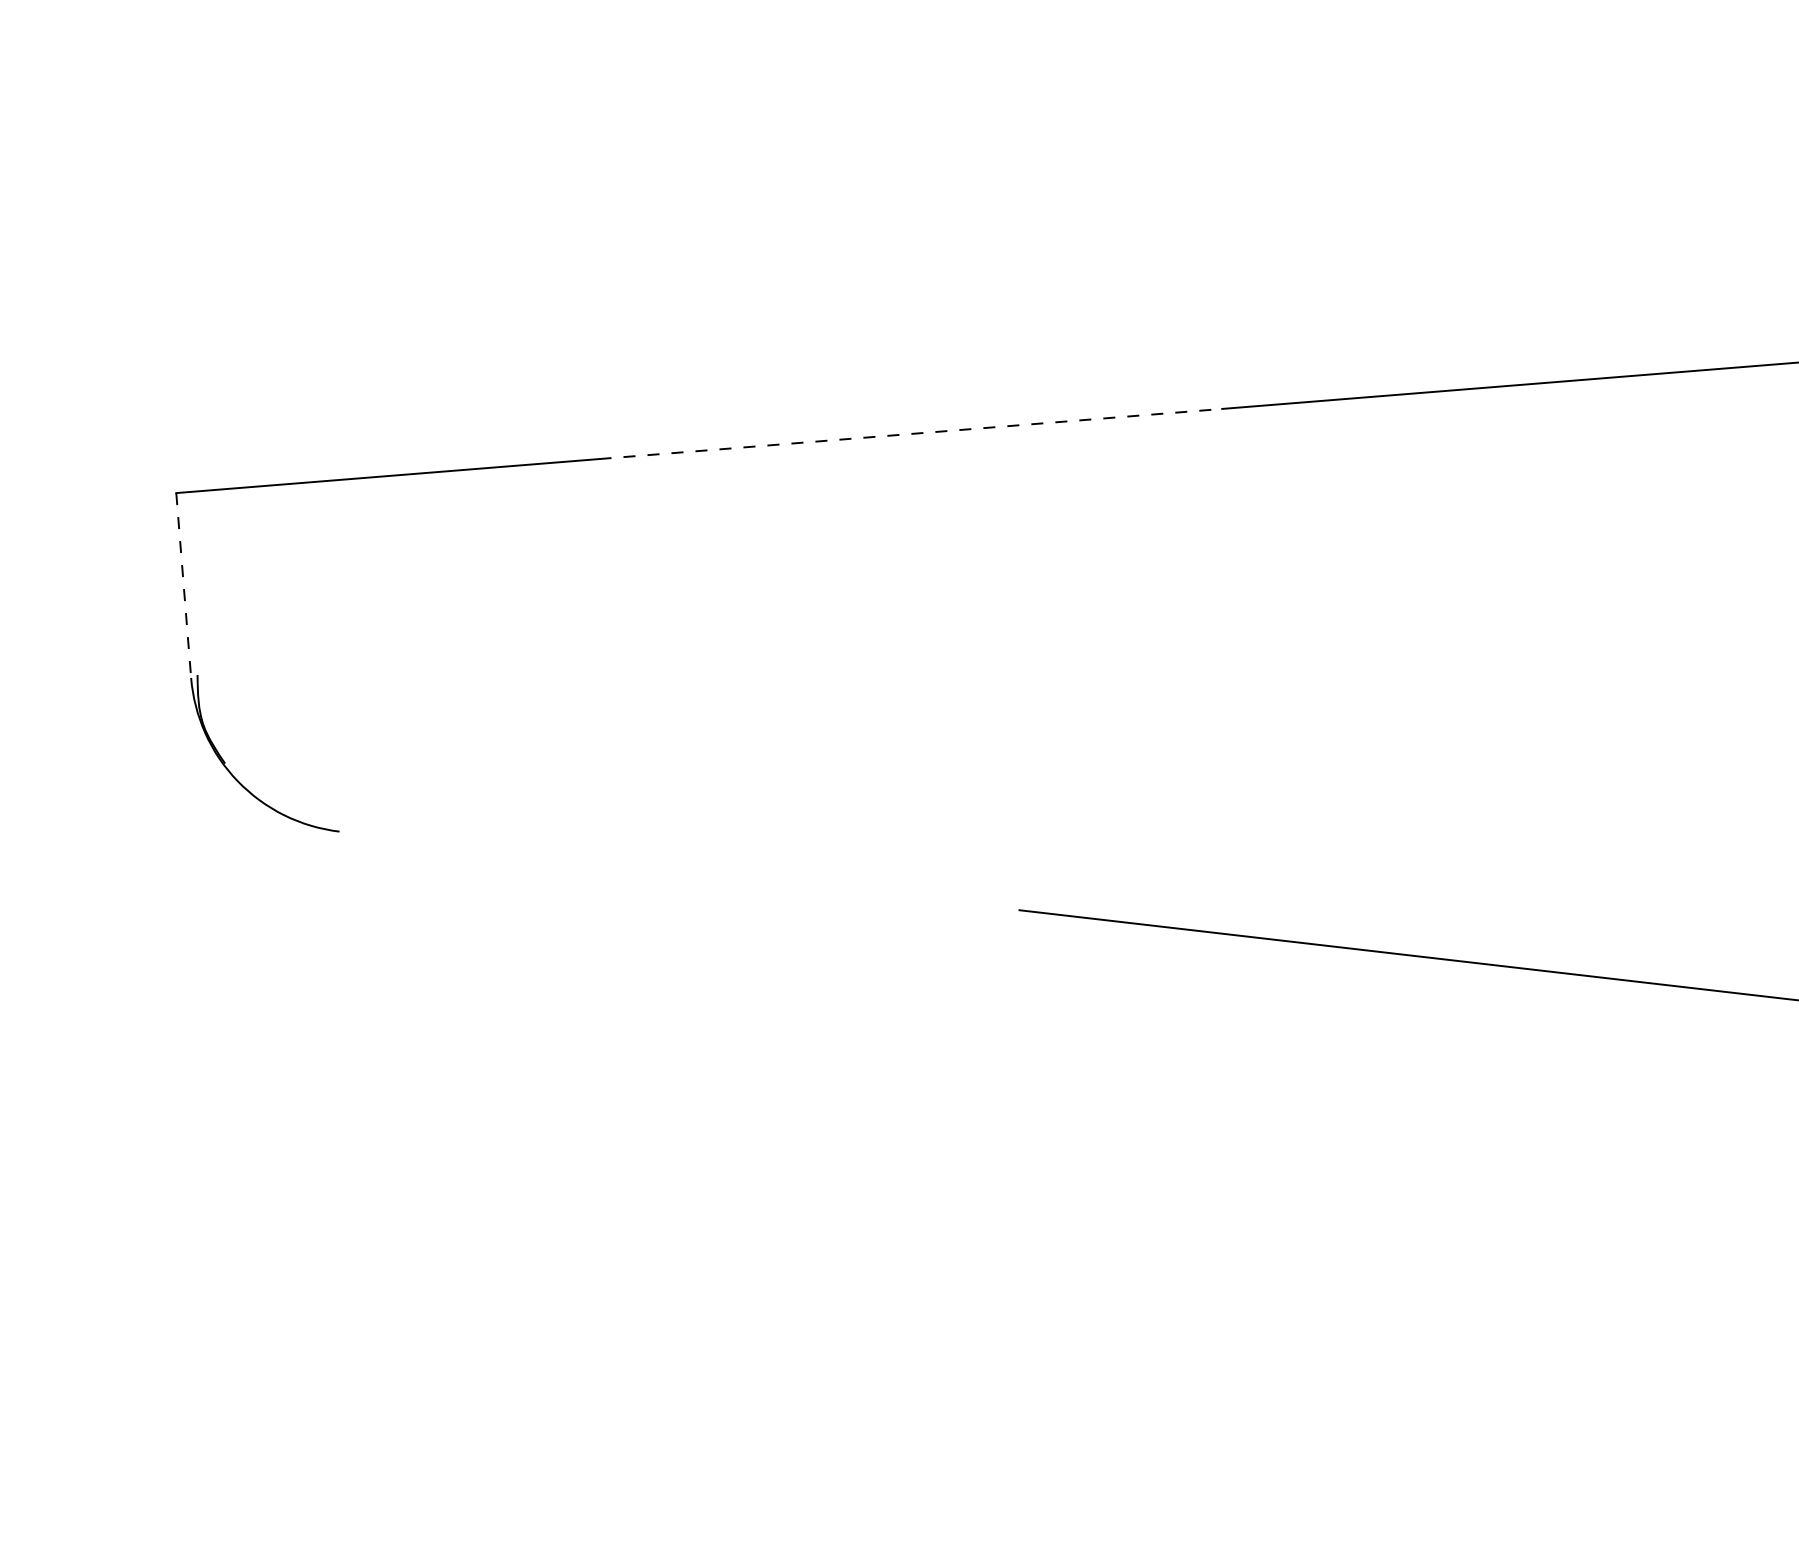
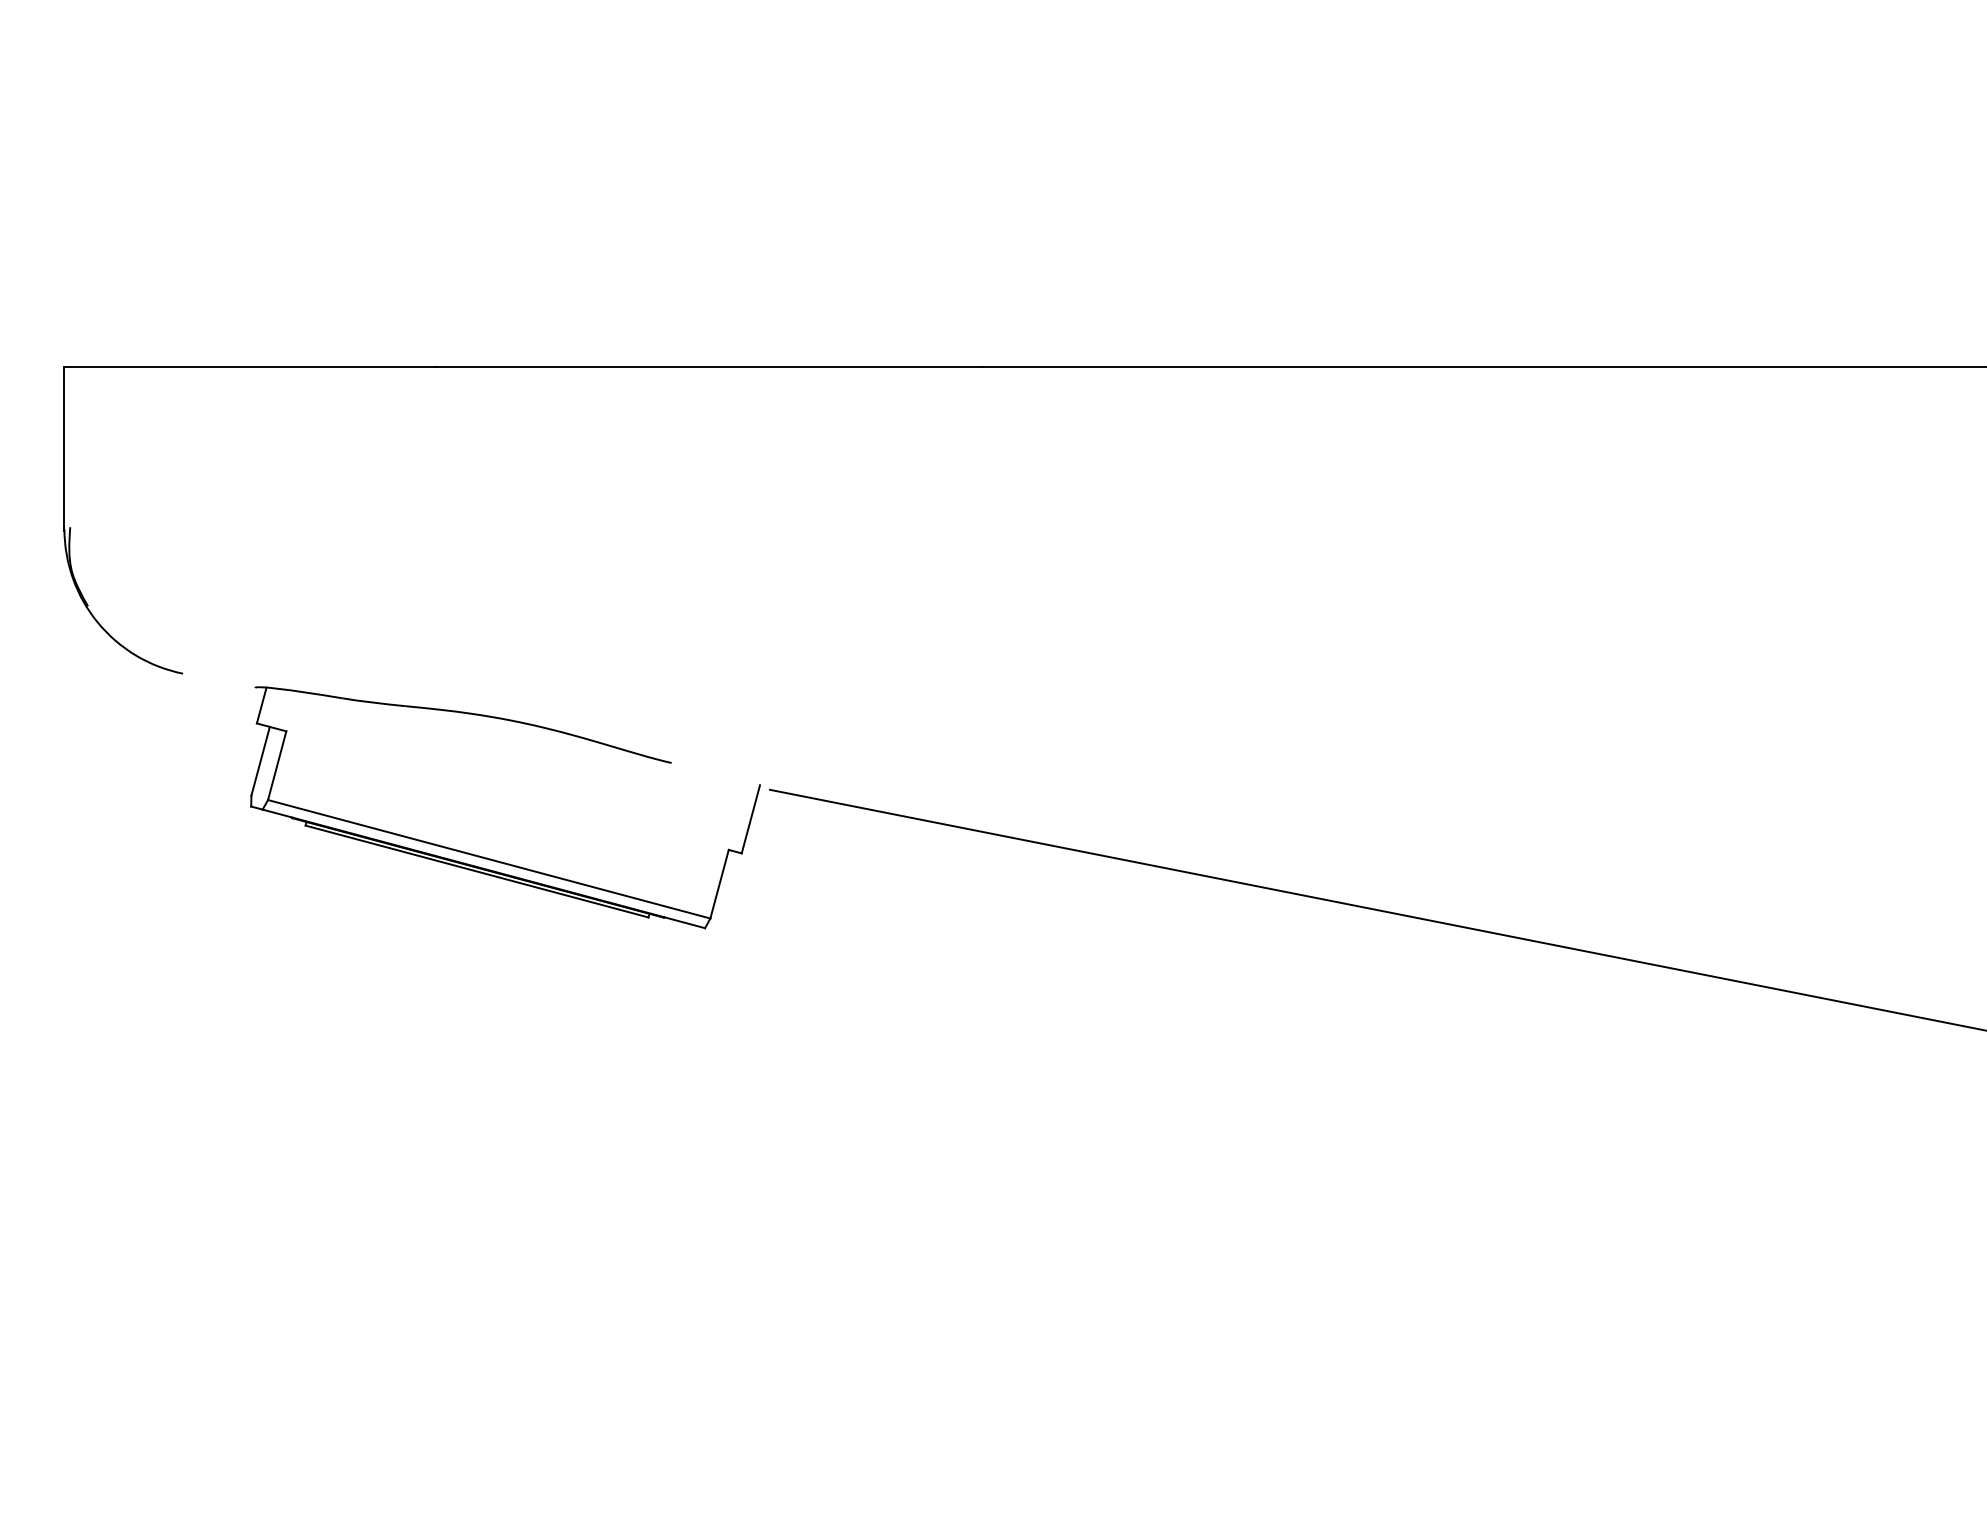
line: (911, 434) -> (709, 367), dashed -> solid
line: (183, 585) -> (64, 448), dashed -> solid
part: (703, 1013) -> (487, 857), added

